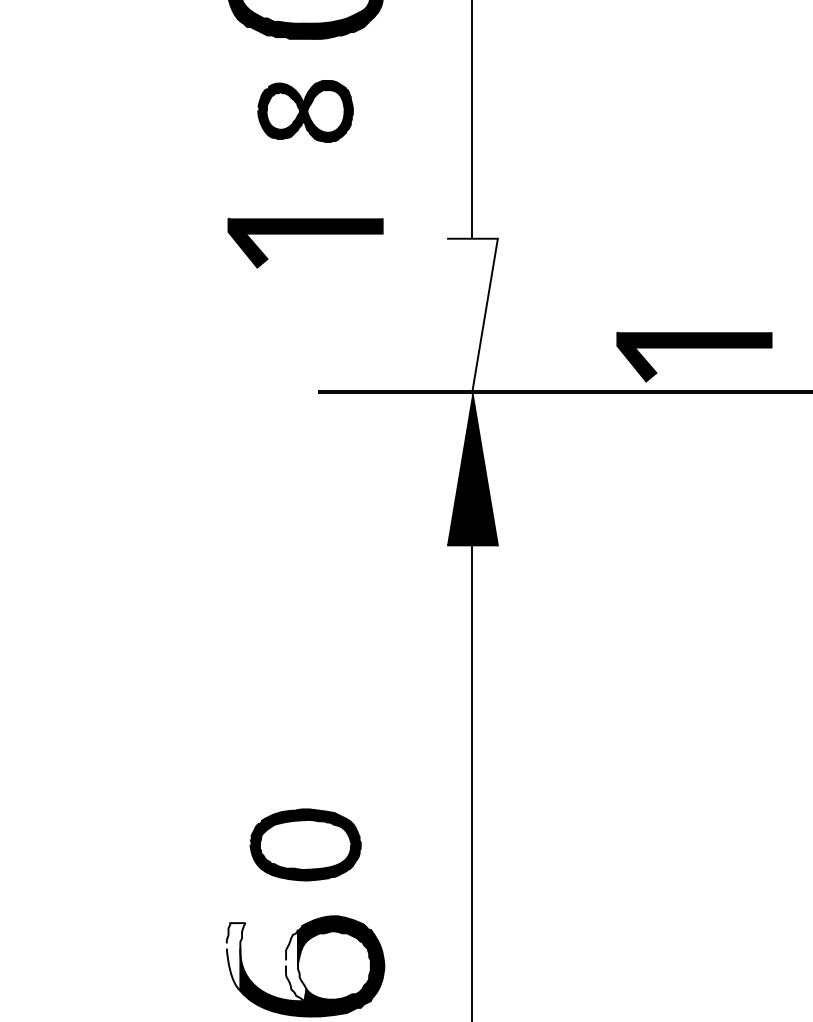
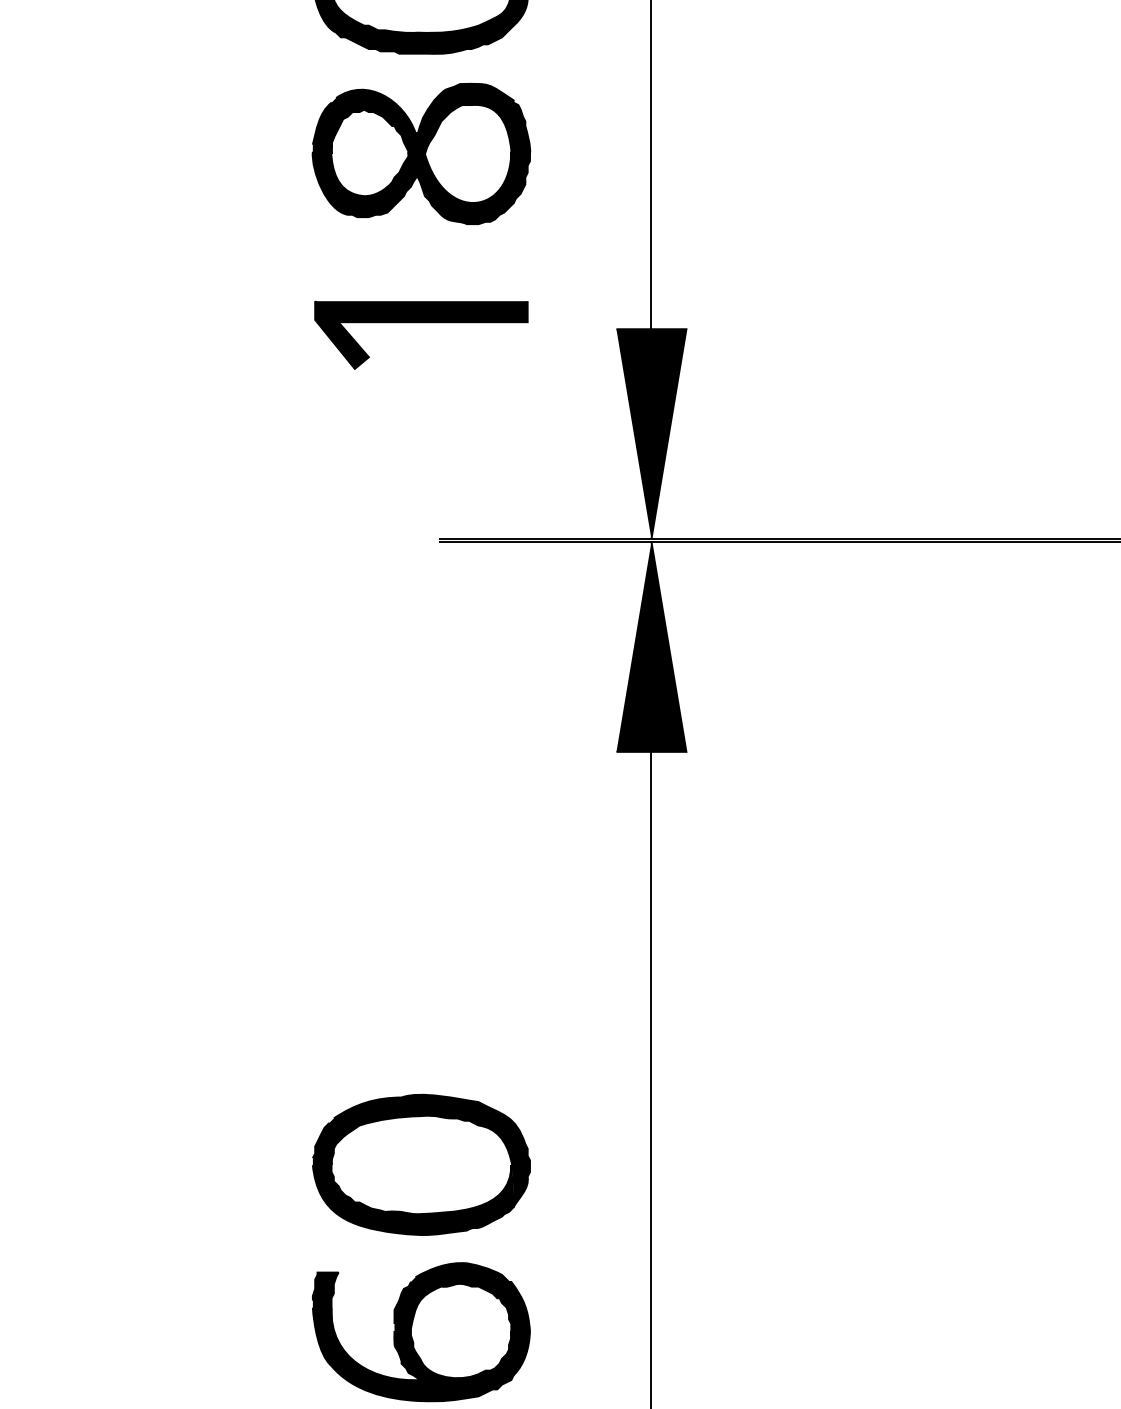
part: (305, 111) -> (421, 153), size x1.67
fill: (472, 315) -> (651, 434), added
part: (694, 348) -> (957, 480), removed
part: (305, 844) -> (421, 1164), size x1.43
fill: (236, 957) -> (325, 1319), added
fill: (296, 965) -> (408, 1330), added

